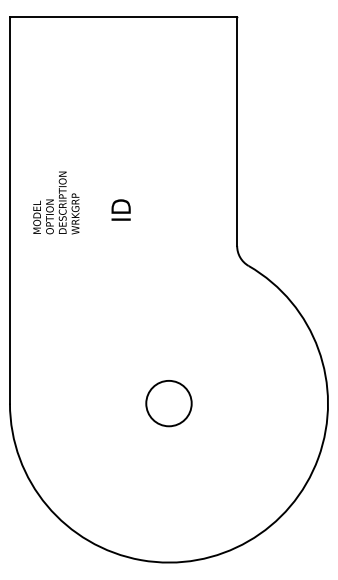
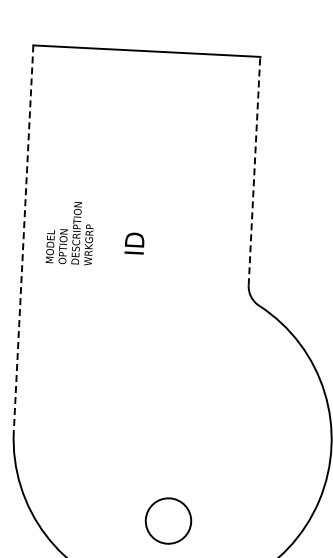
line: (237, 131) -> (254, 170), solid -> dashed
line: (9, 210) -> (23, 238), solid -> dashed
circle: (168, 403) -> (168, 520), moved

